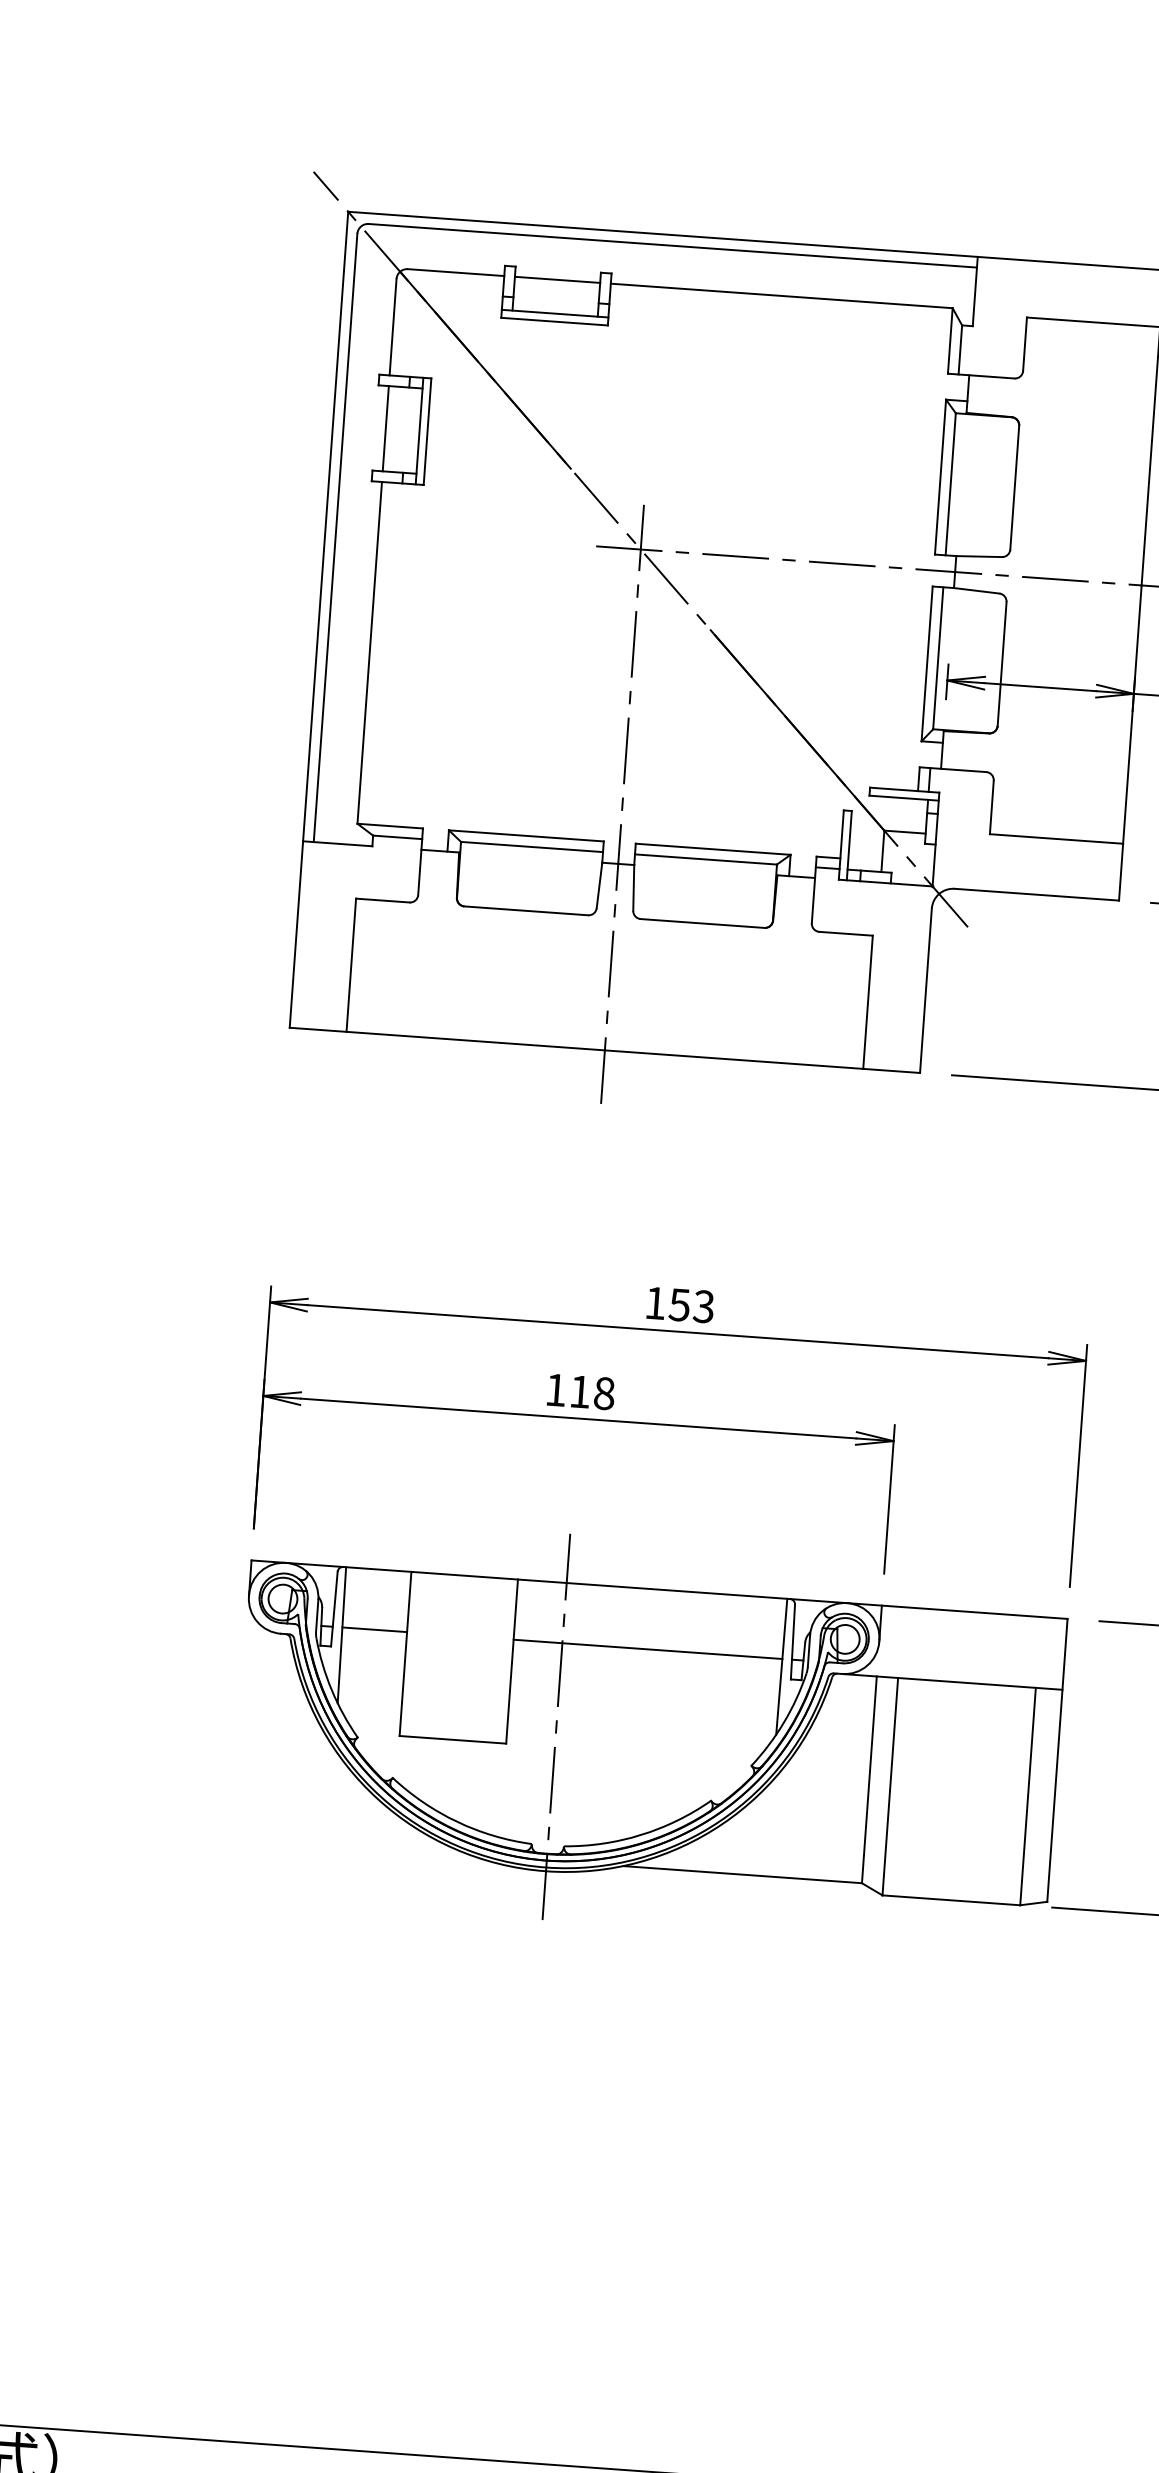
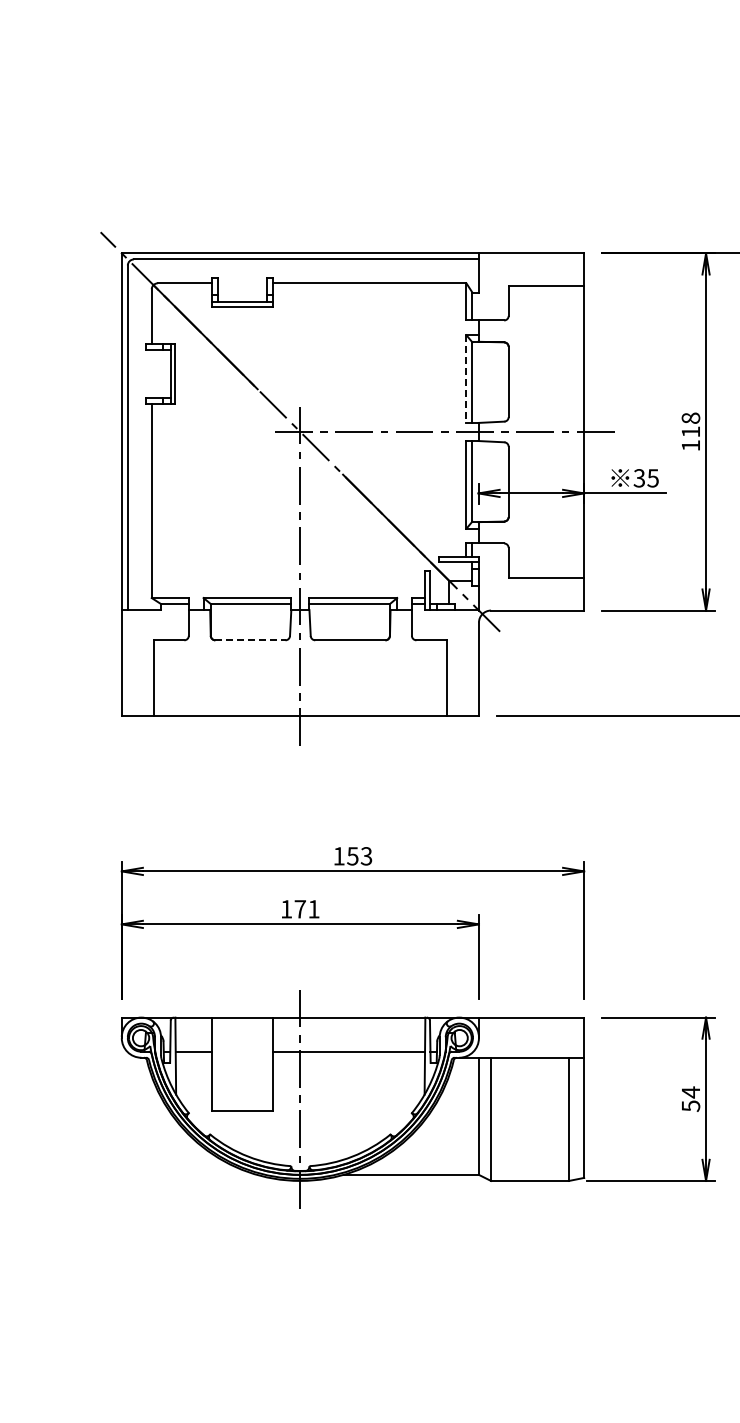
line: (557, 280) -> (242, 283), removed
line: (385, 429) -> (151, 374), removed
line: (940, 477) -> (466, 379), solid -> dashed
line: (526, 911) -> (250, 640), solid -> dashed
text: (591, 1393) -> (306, 909), 118 -> 171

